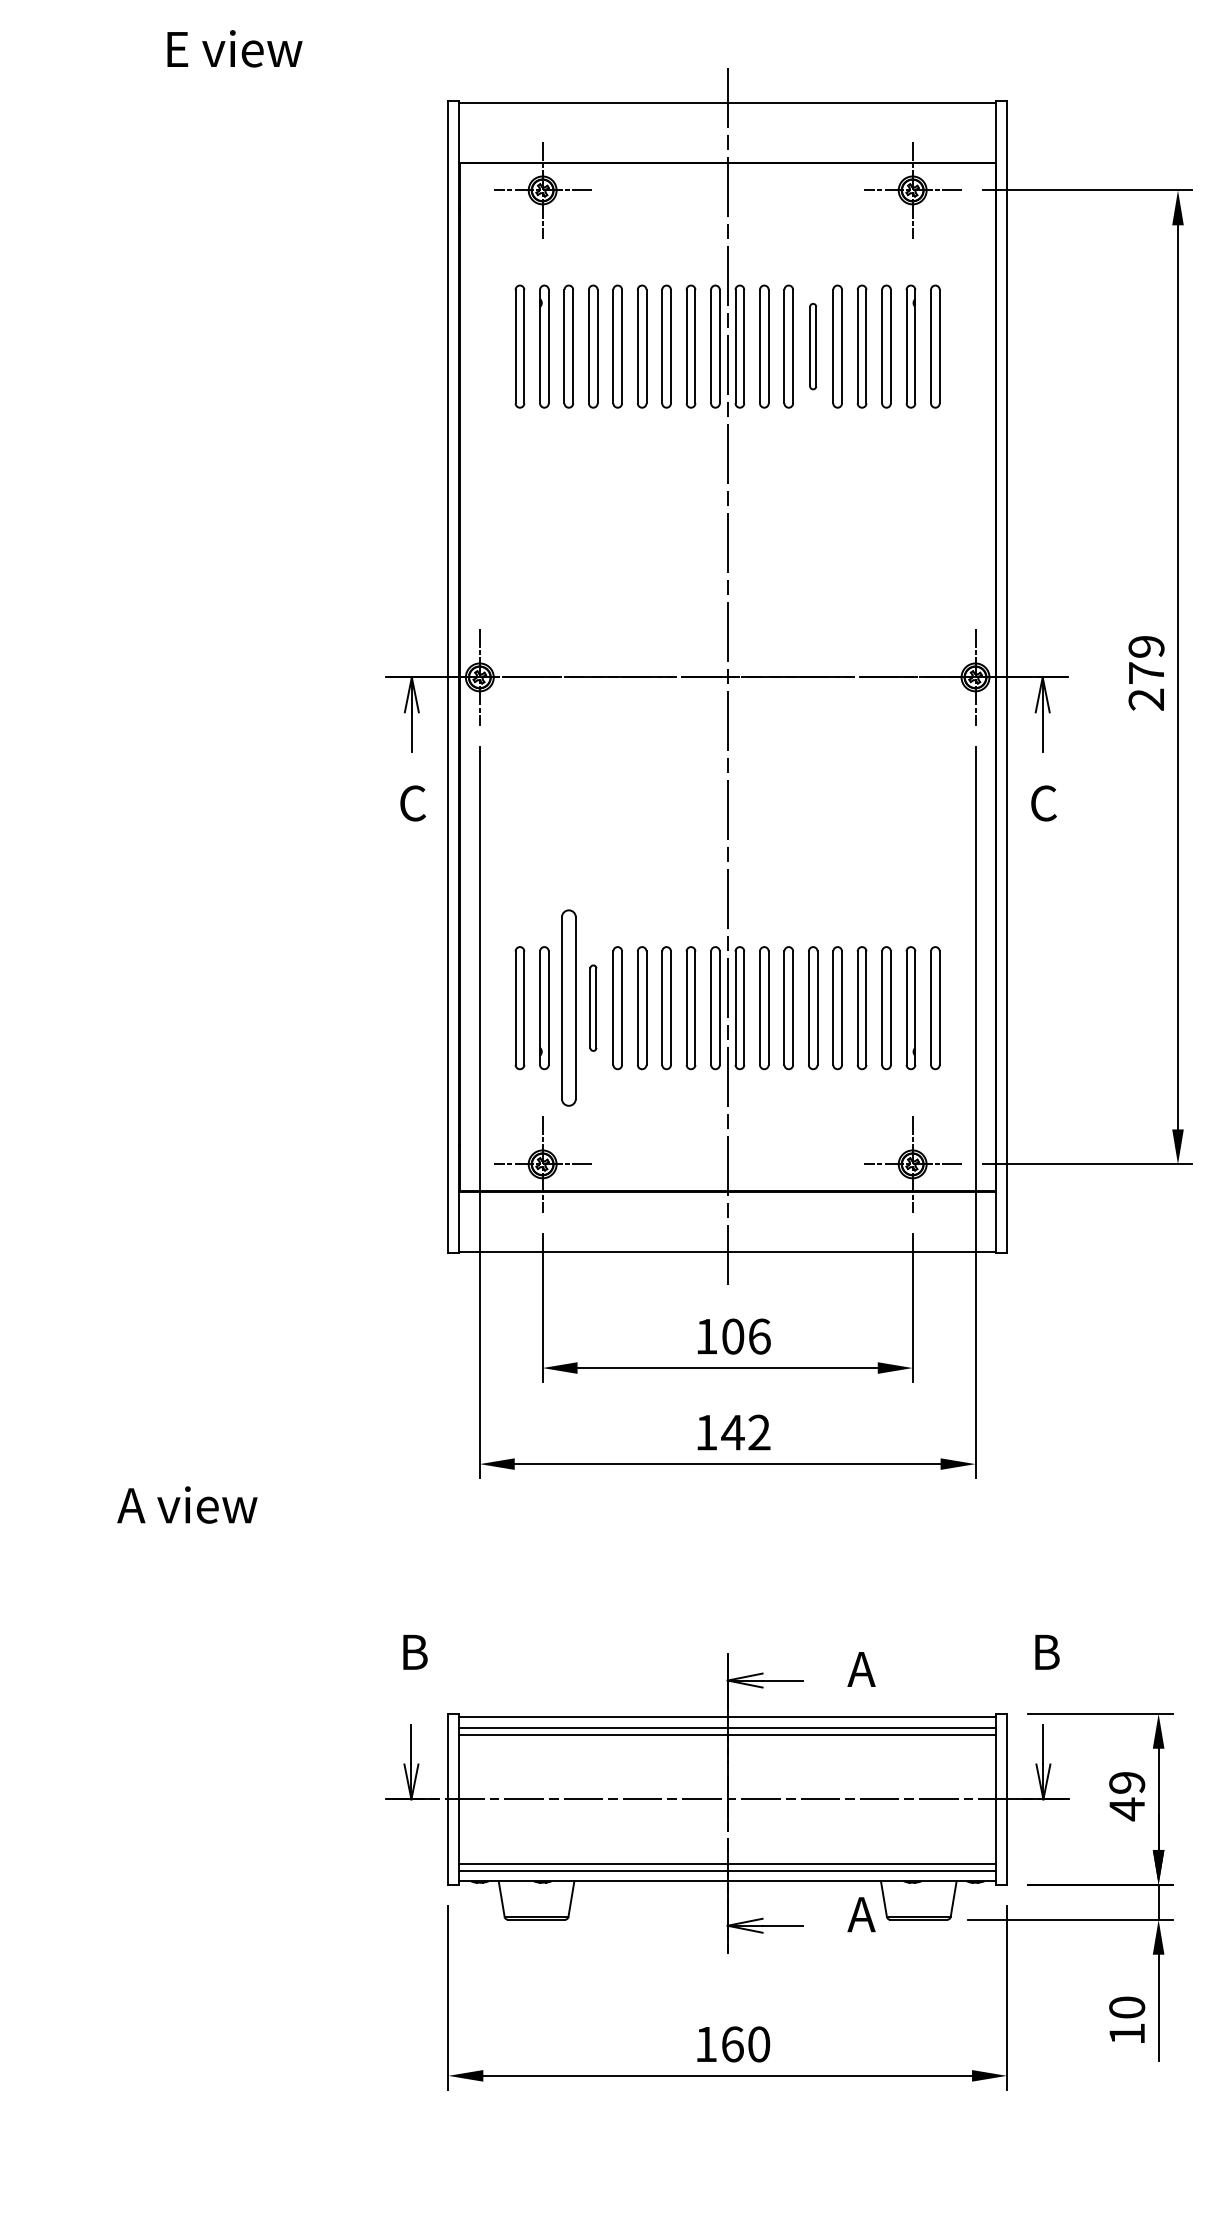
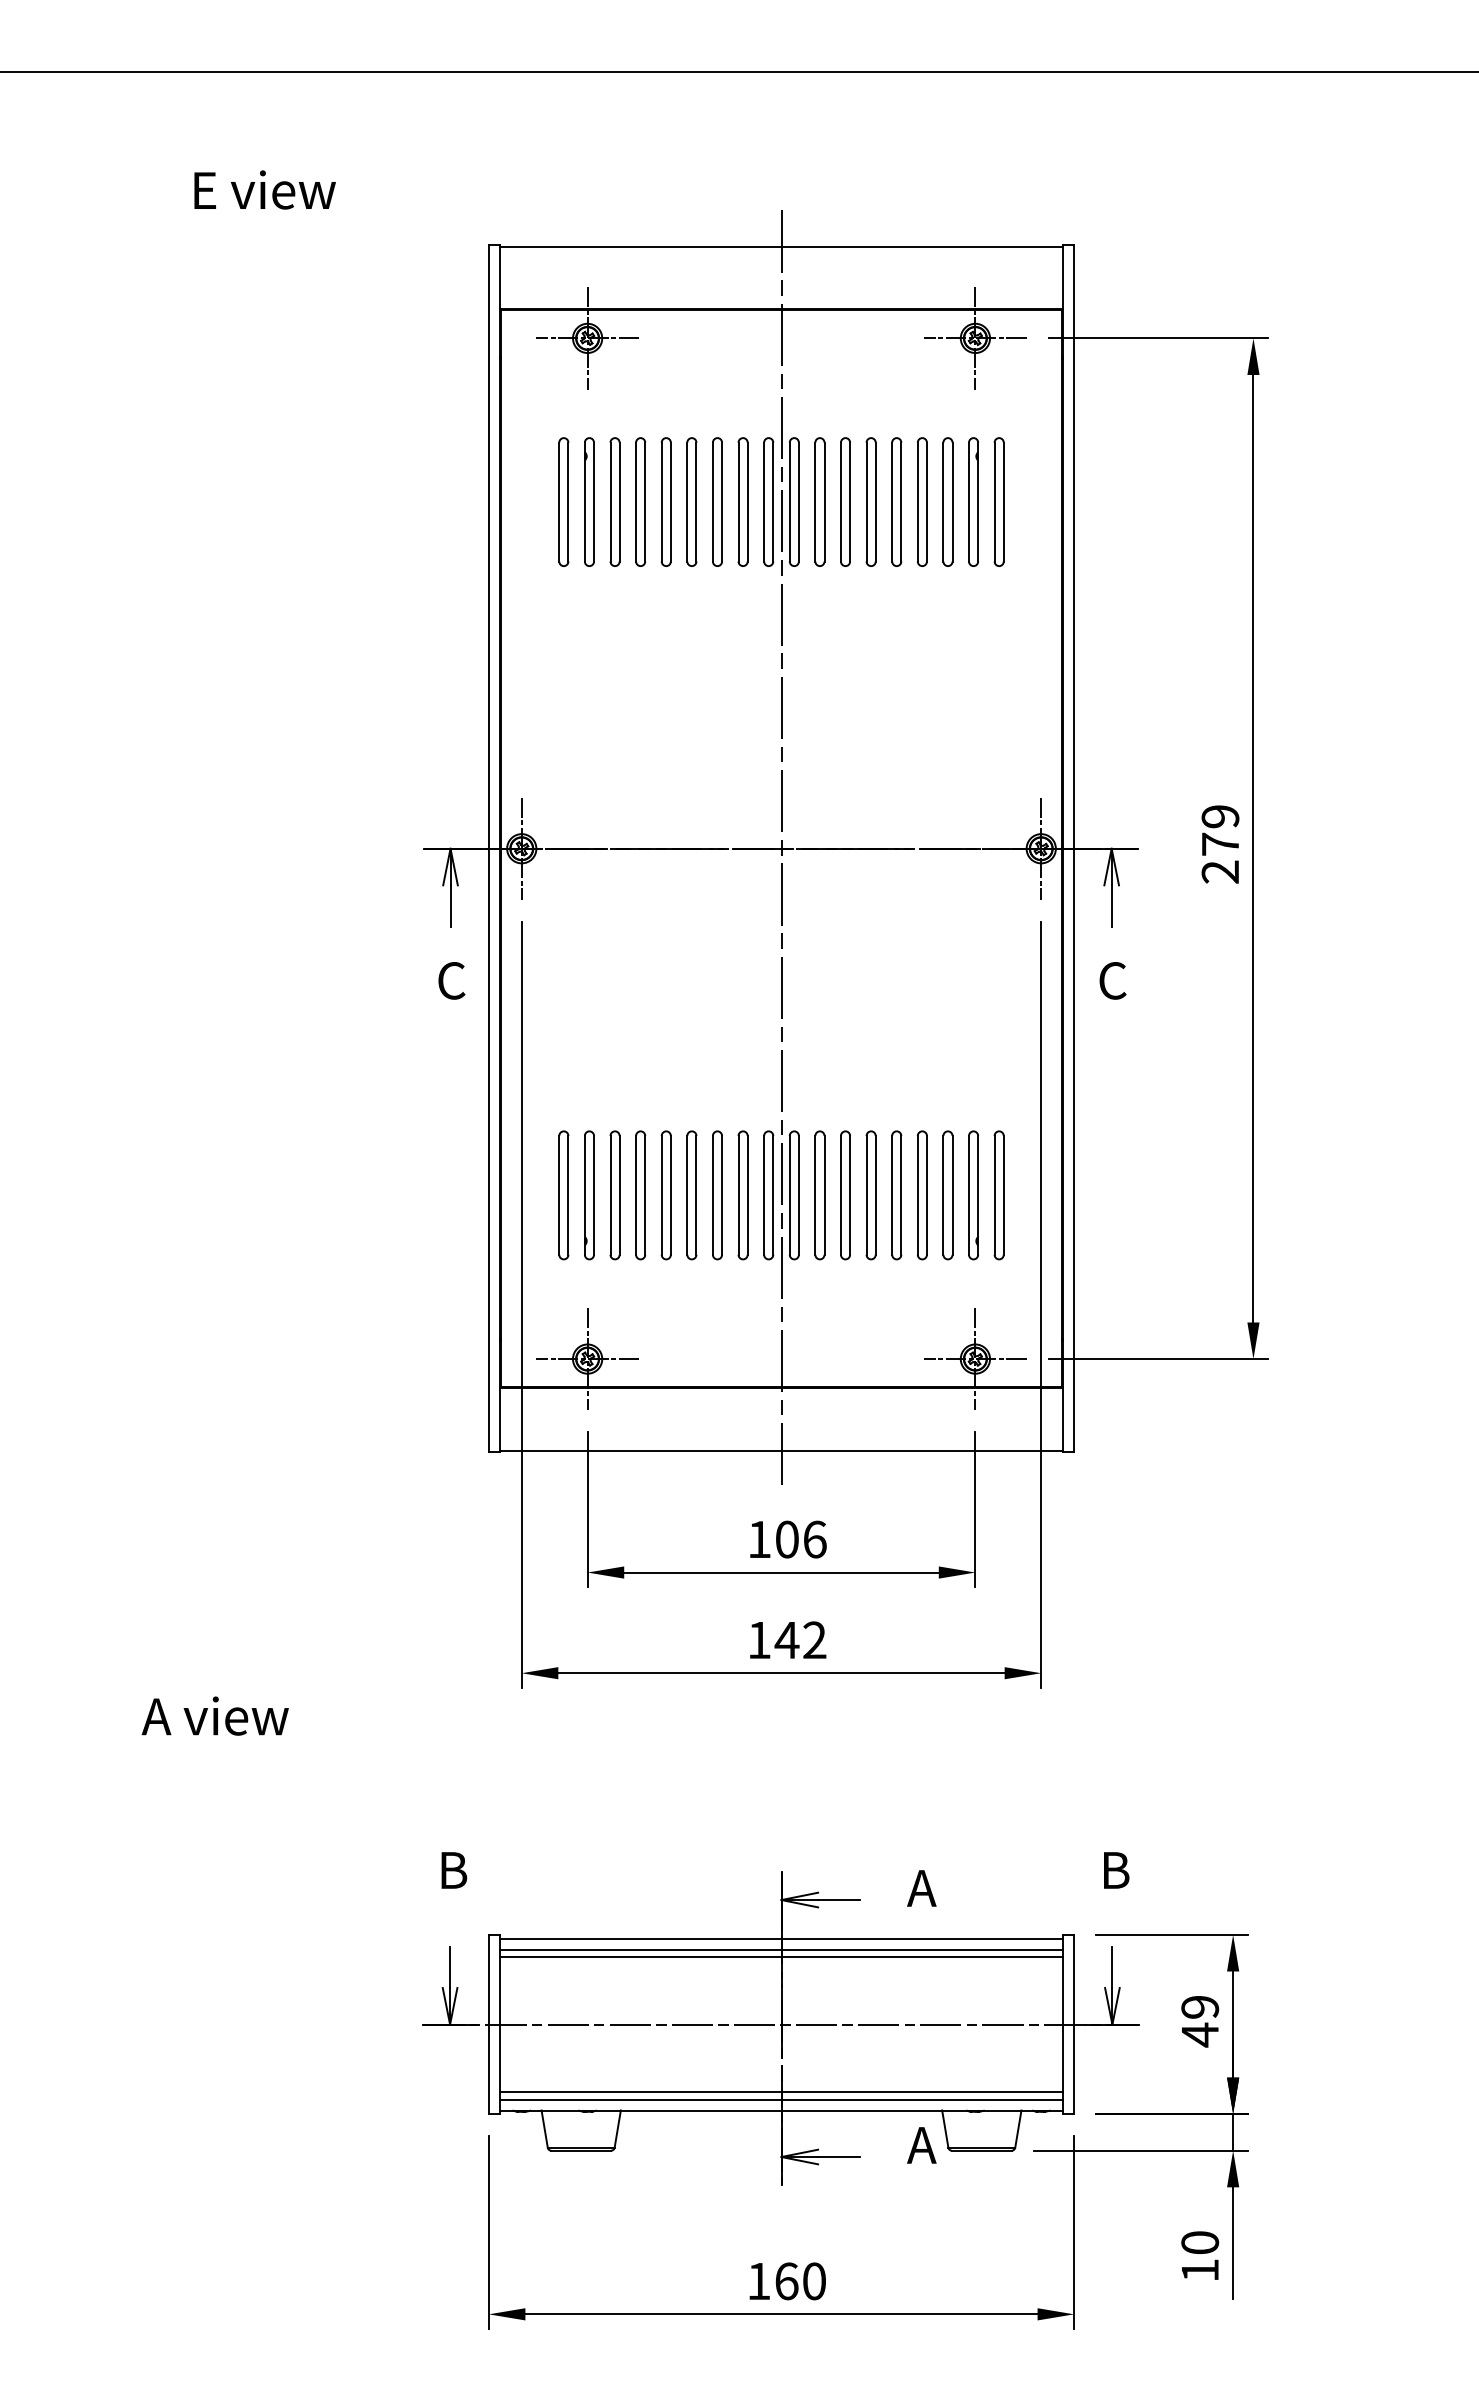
part: (812, 346) -> (870, 501), size x1.43
part: (568, 1008) -> (614, 1195), size x0.62
part: (593, 1008) -> (640, 1195), size x1.43

